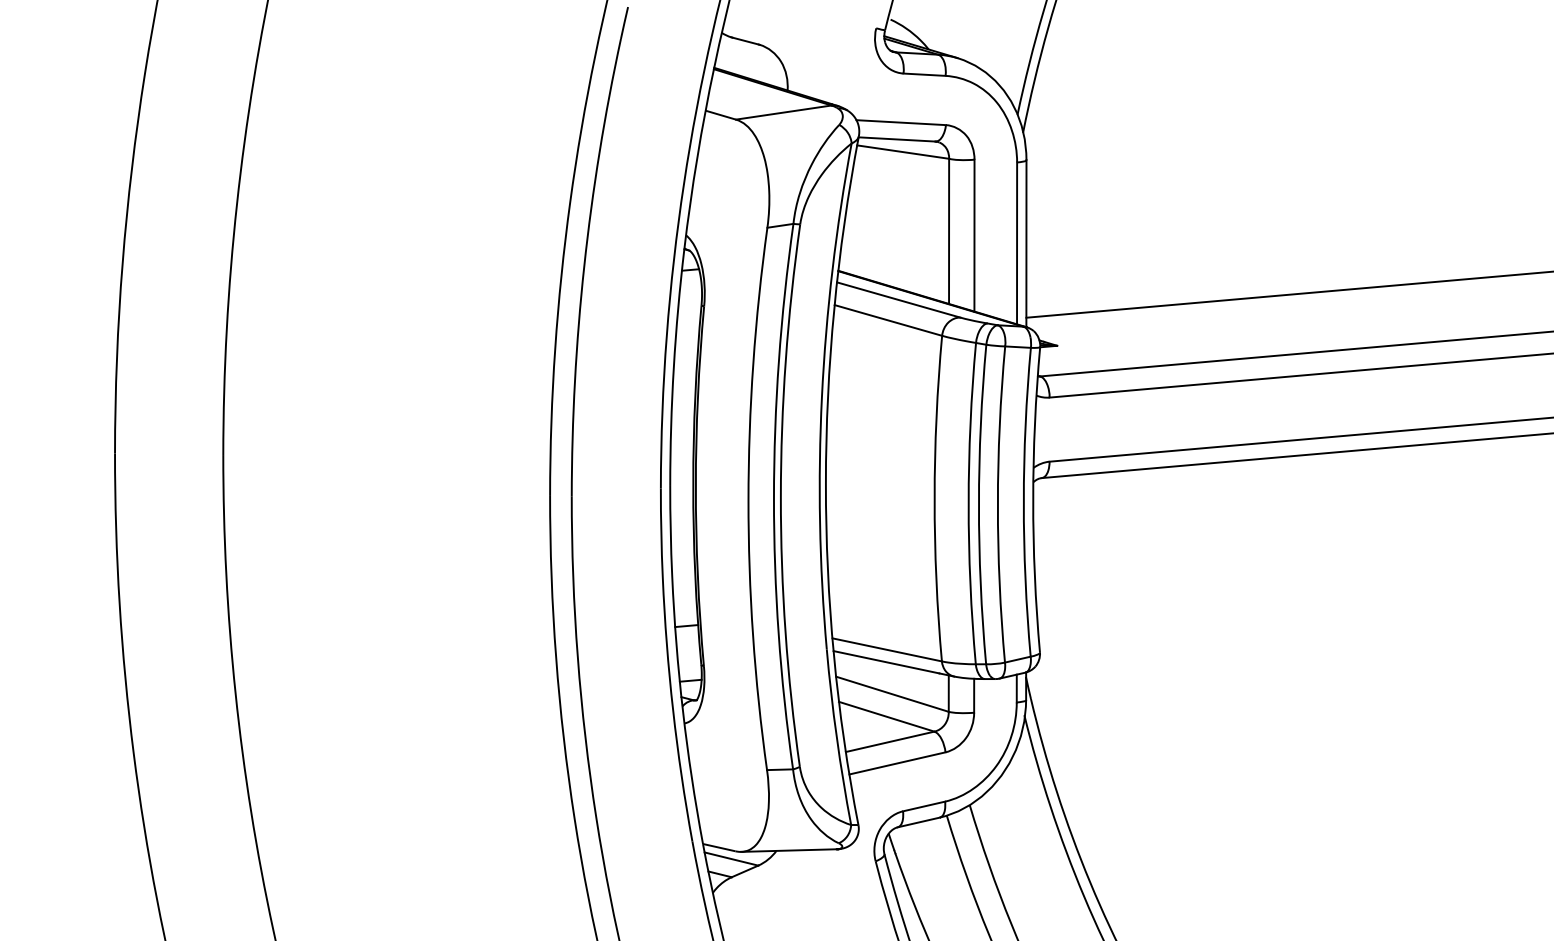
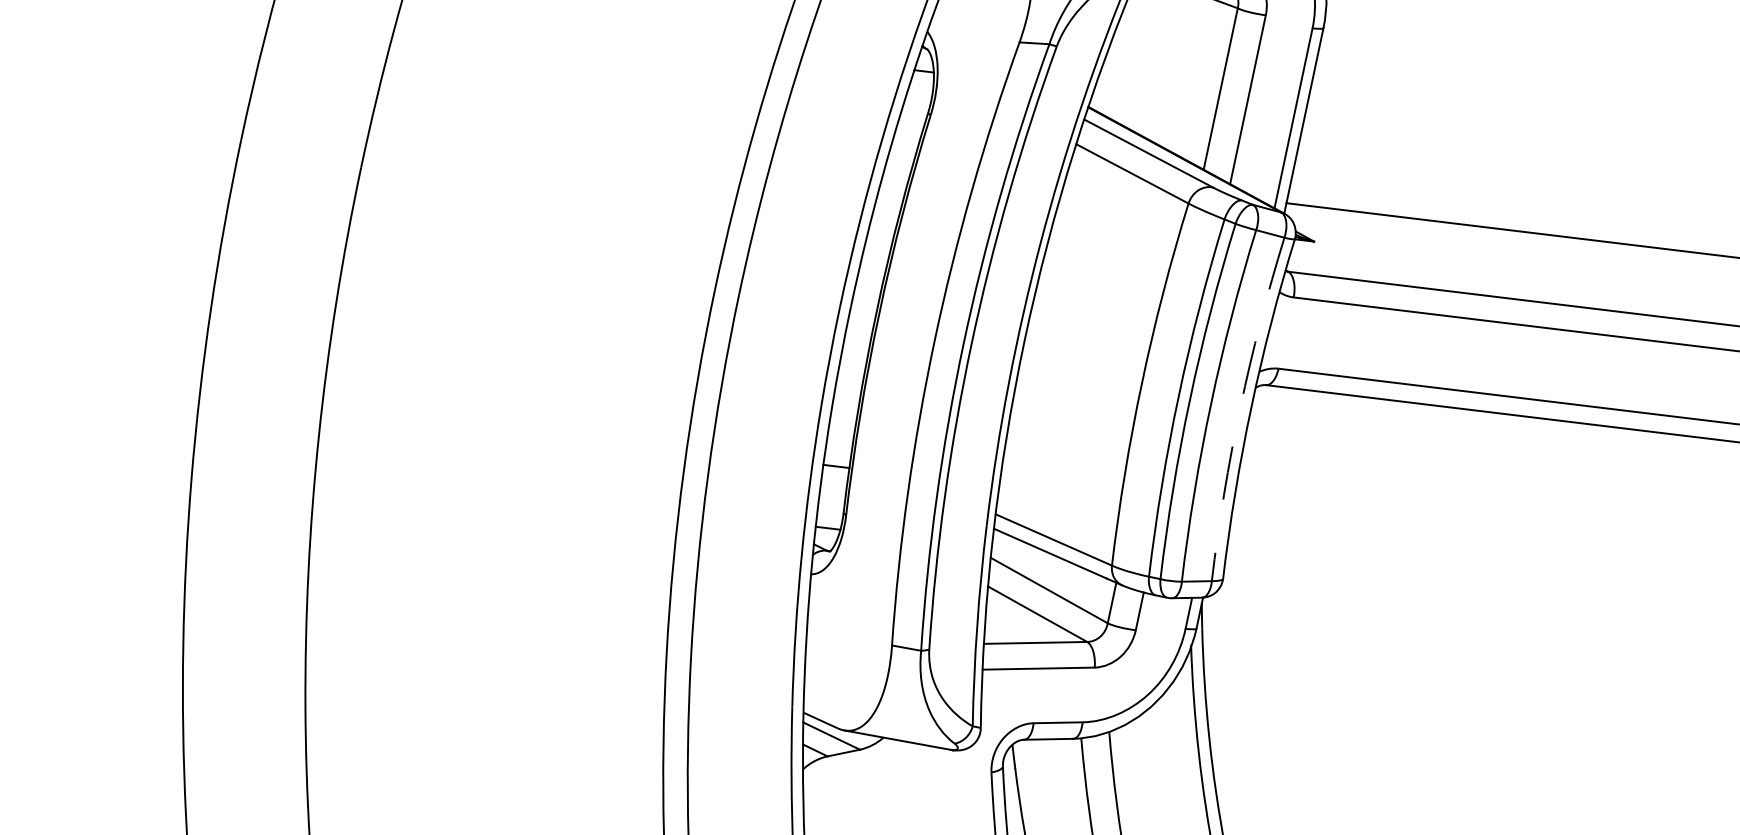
arc: (1023, 502) -> (1239, 407), solid -> dashed

